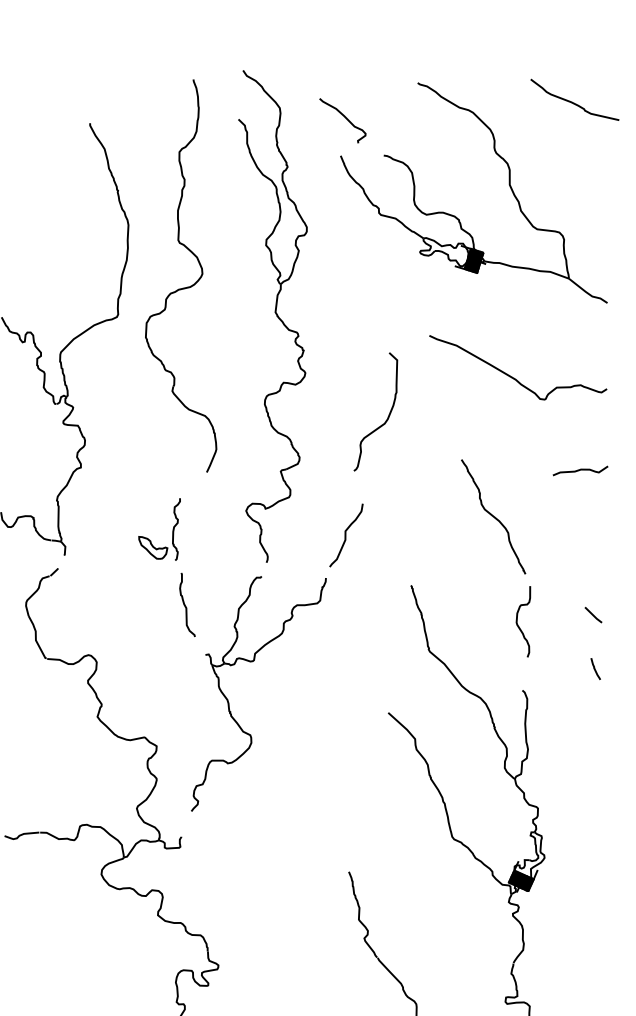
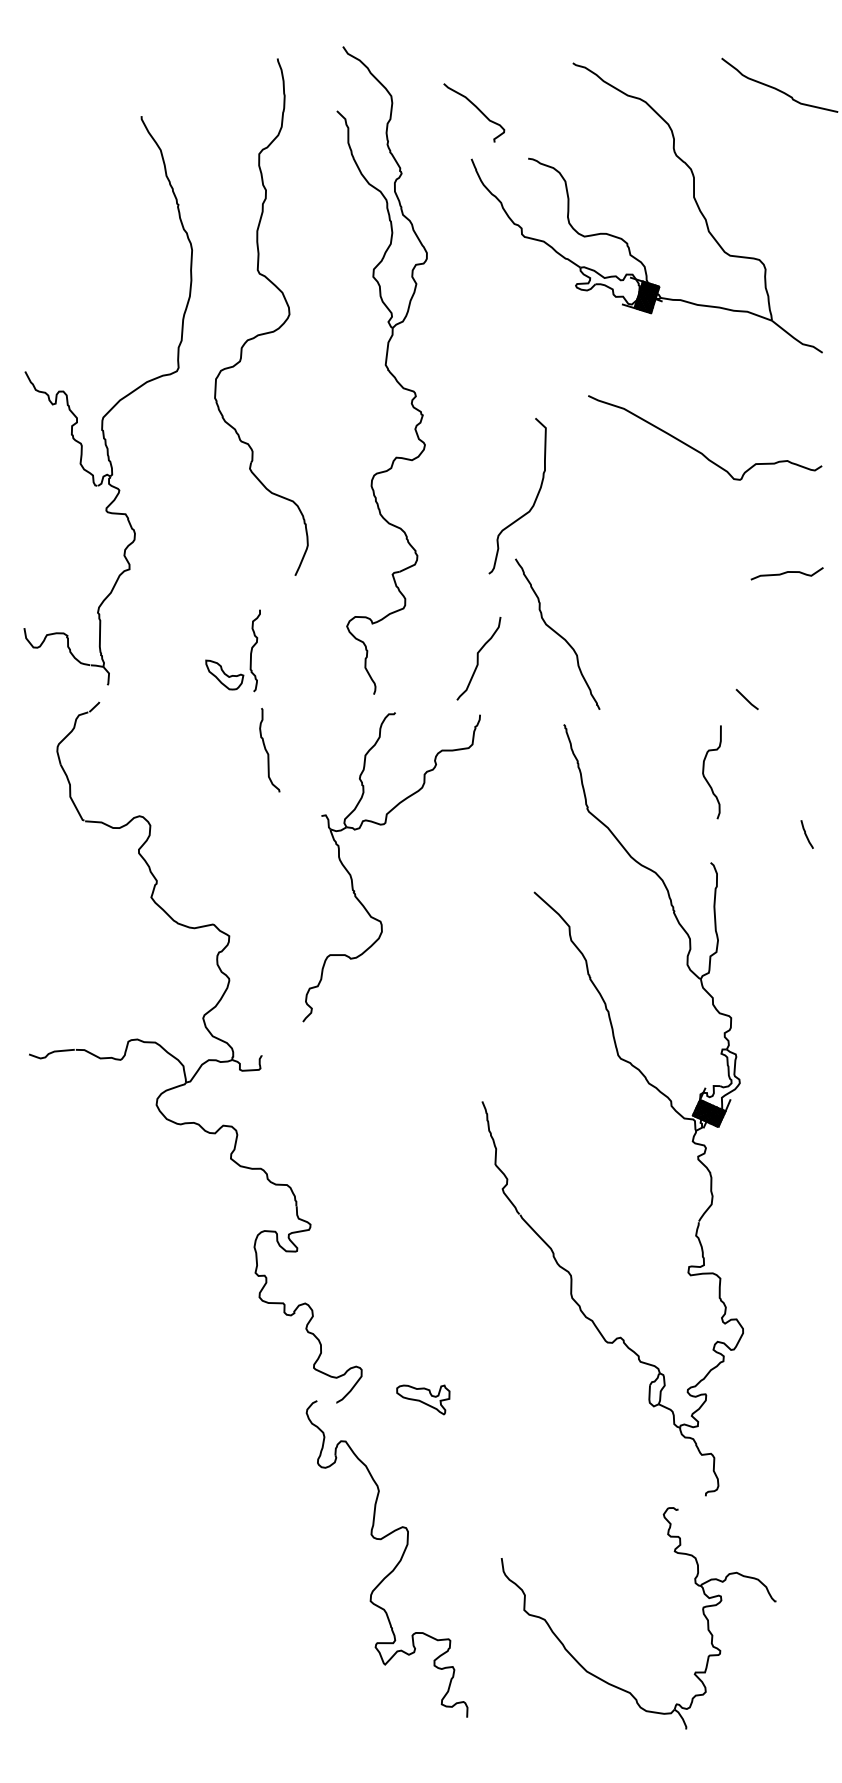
curve: (493, 516) -> (557, 633), moved
line: (592, 615) -> (746, 699), moved
part: (229, 702) -> (352, 878), moved

